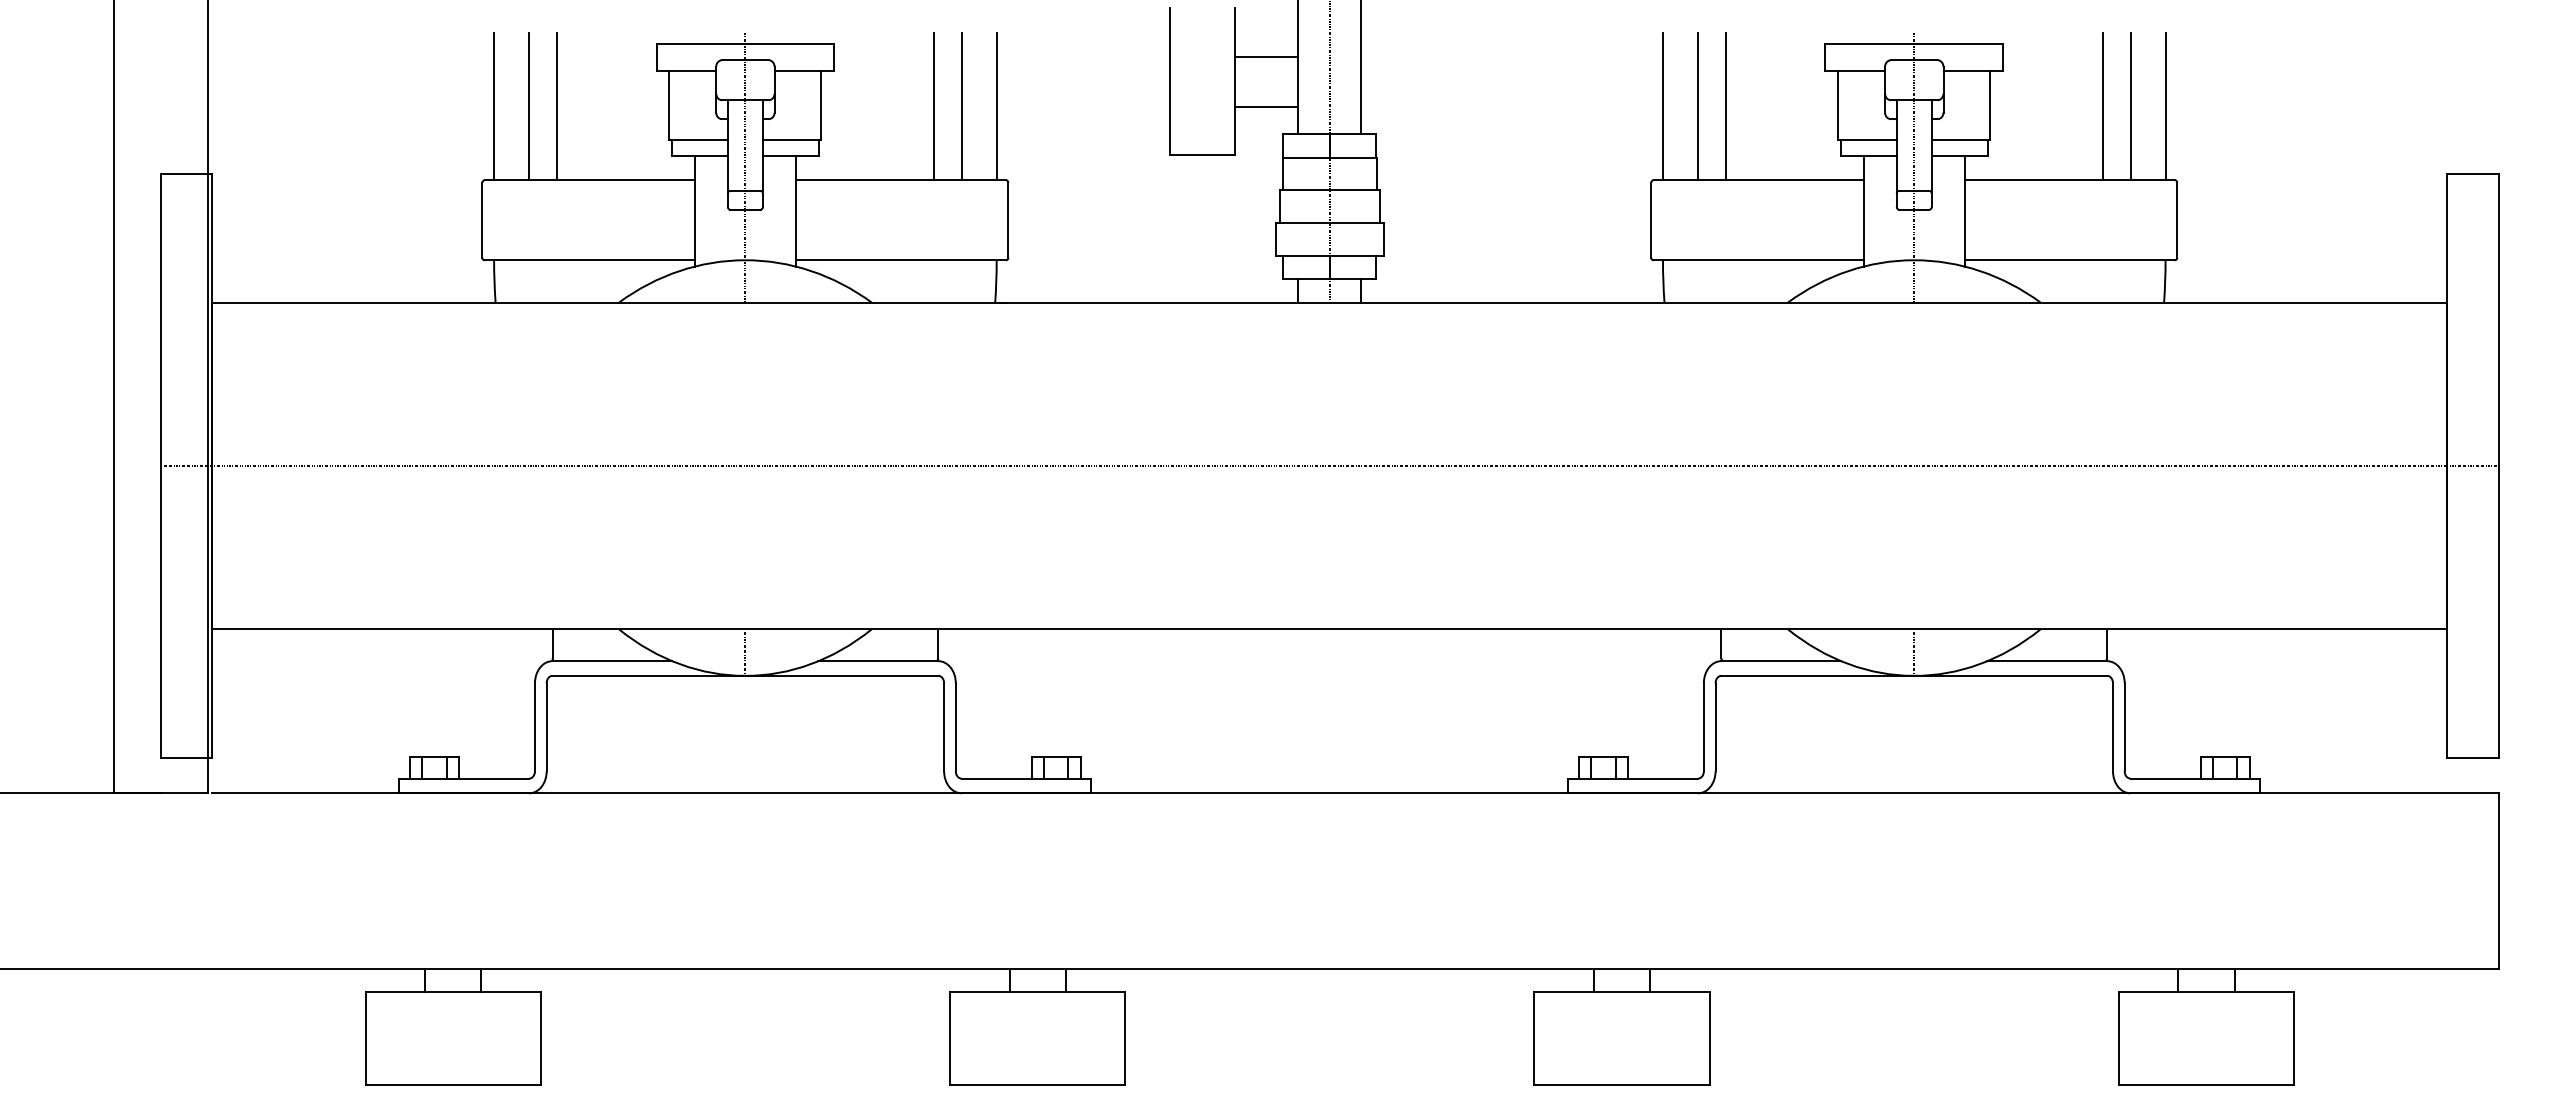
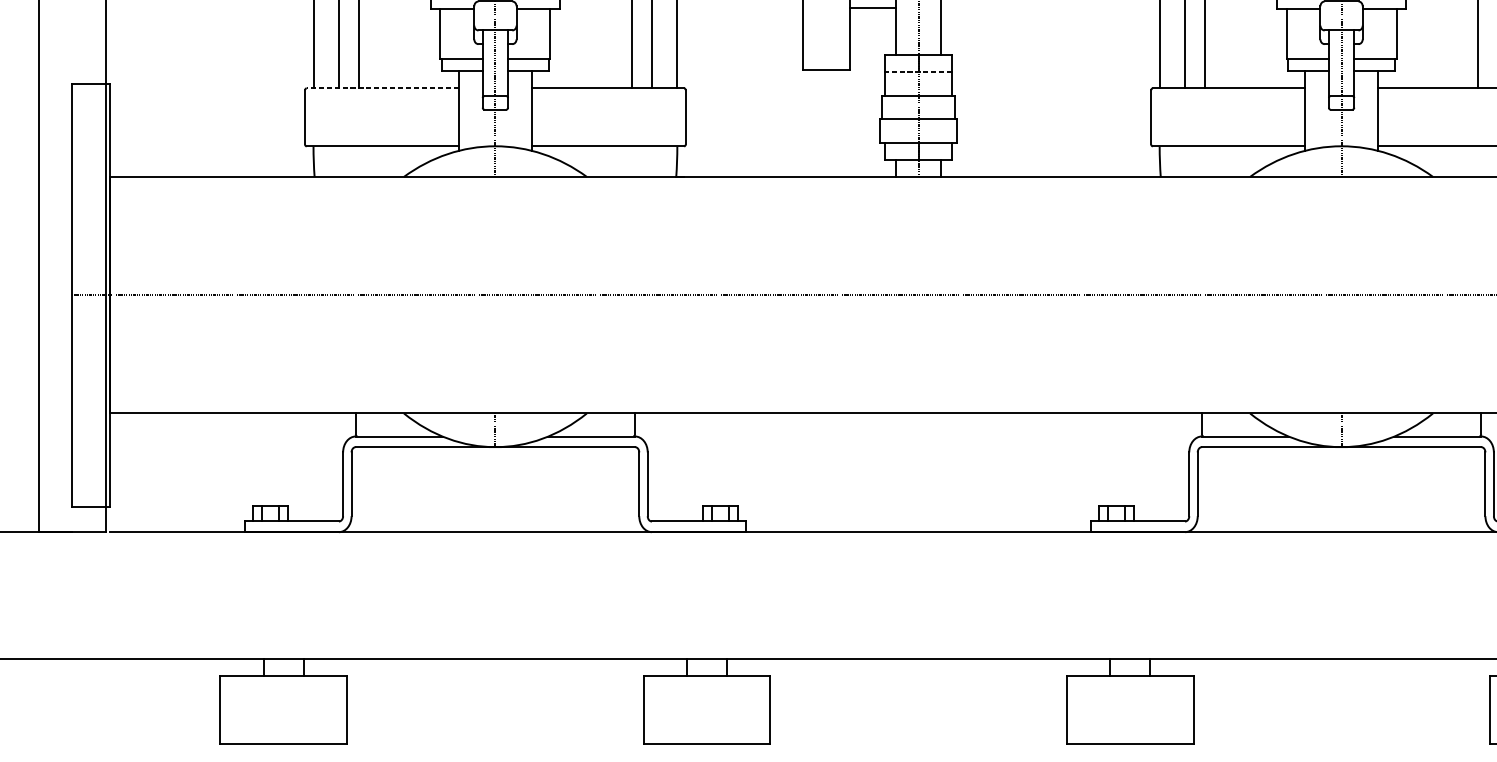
line: (1266, 106) -> (872, 7), moved
line: (1329, 157) -> (918, 71), solid -> dashed
line: (589, 180) -> (382, 88), solid -> dashed

